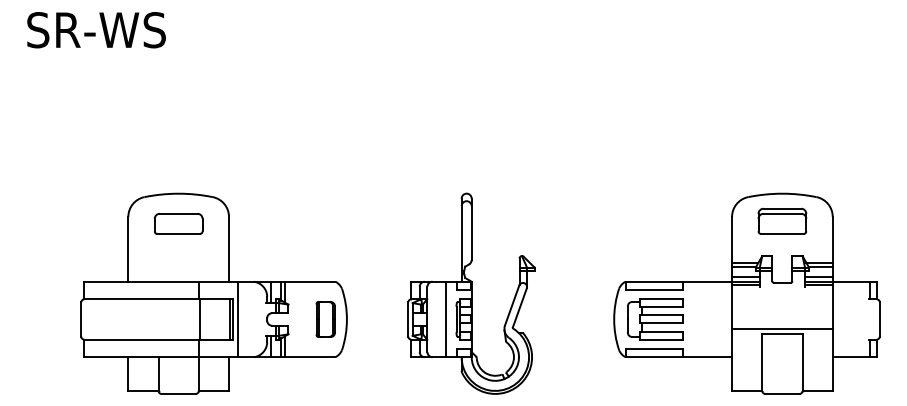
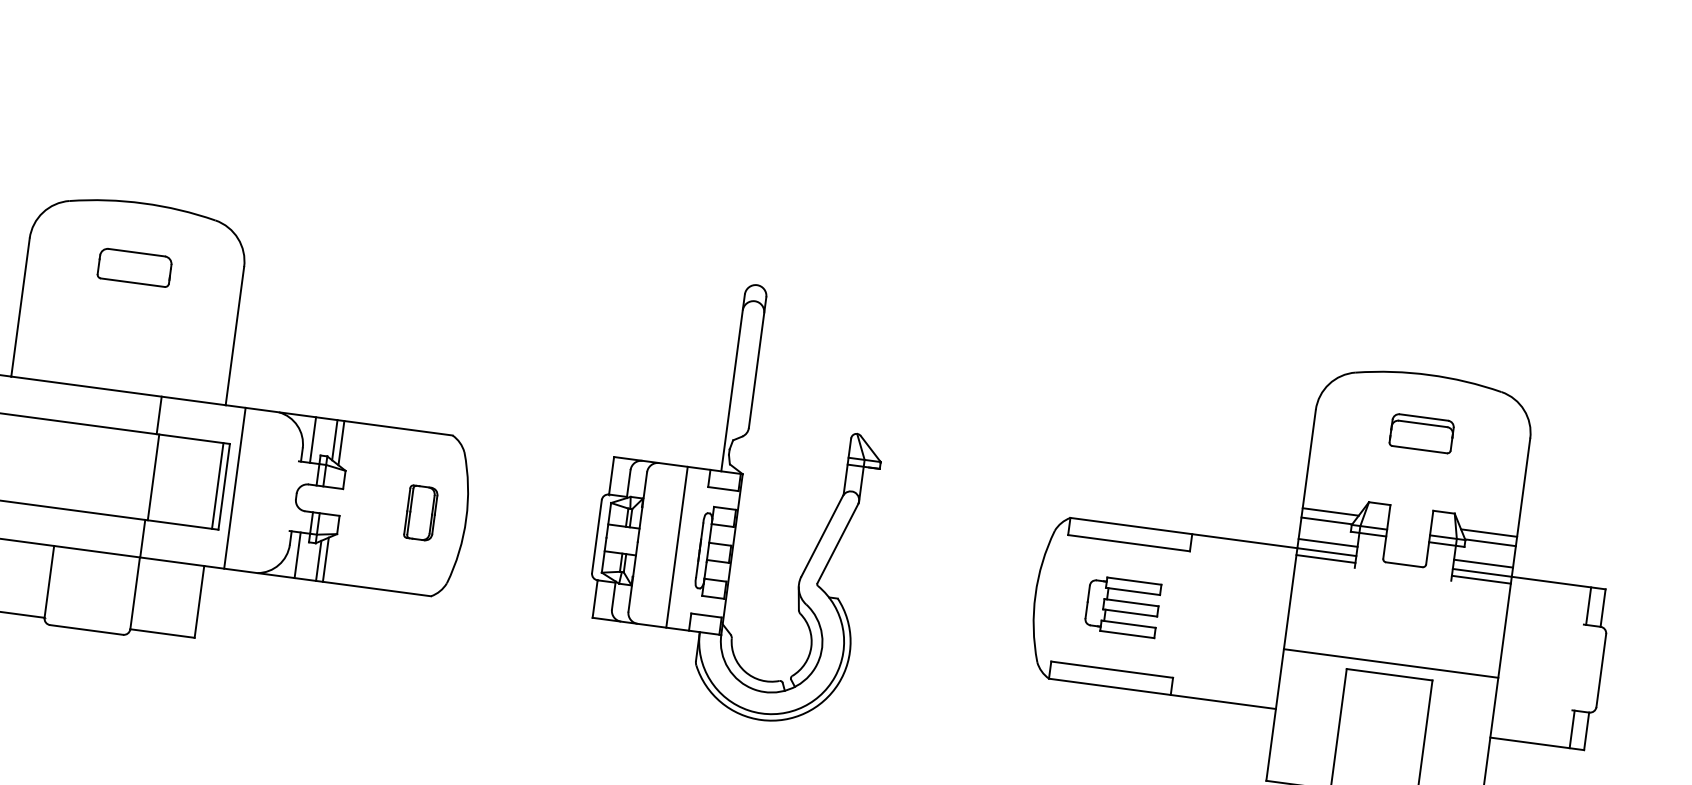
part: (782, 220) -> (1422, 432), size x0.6
part: (178, 223) -> (134, 266), size x0.7
part: (325, 319) -> (420, 513), size x0.7
part: (654, 319) -> (1121, 606), size x0.6

